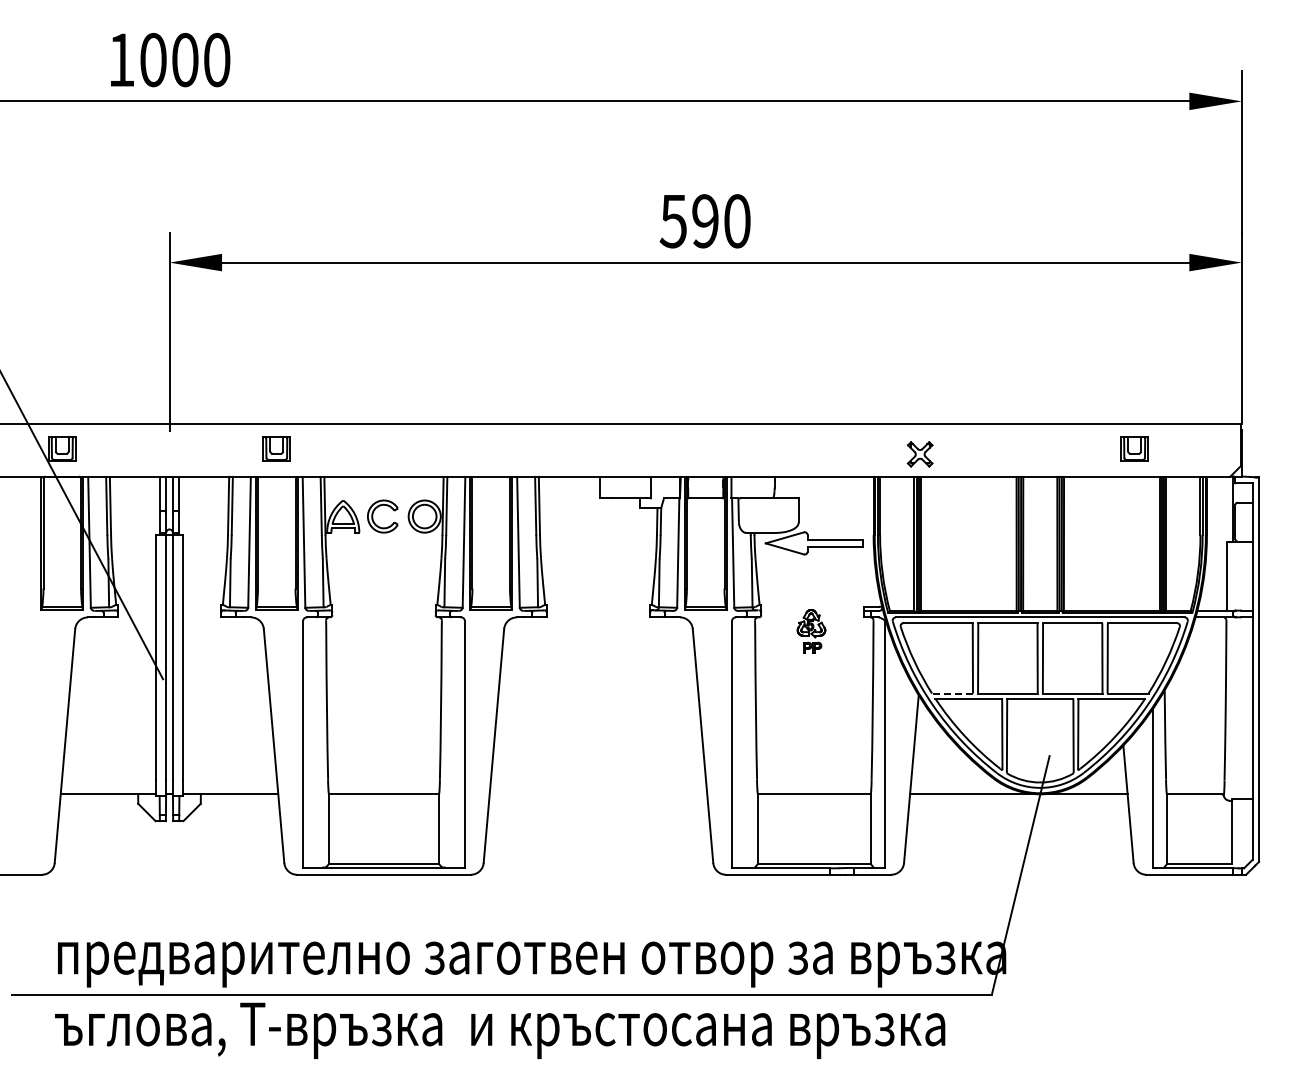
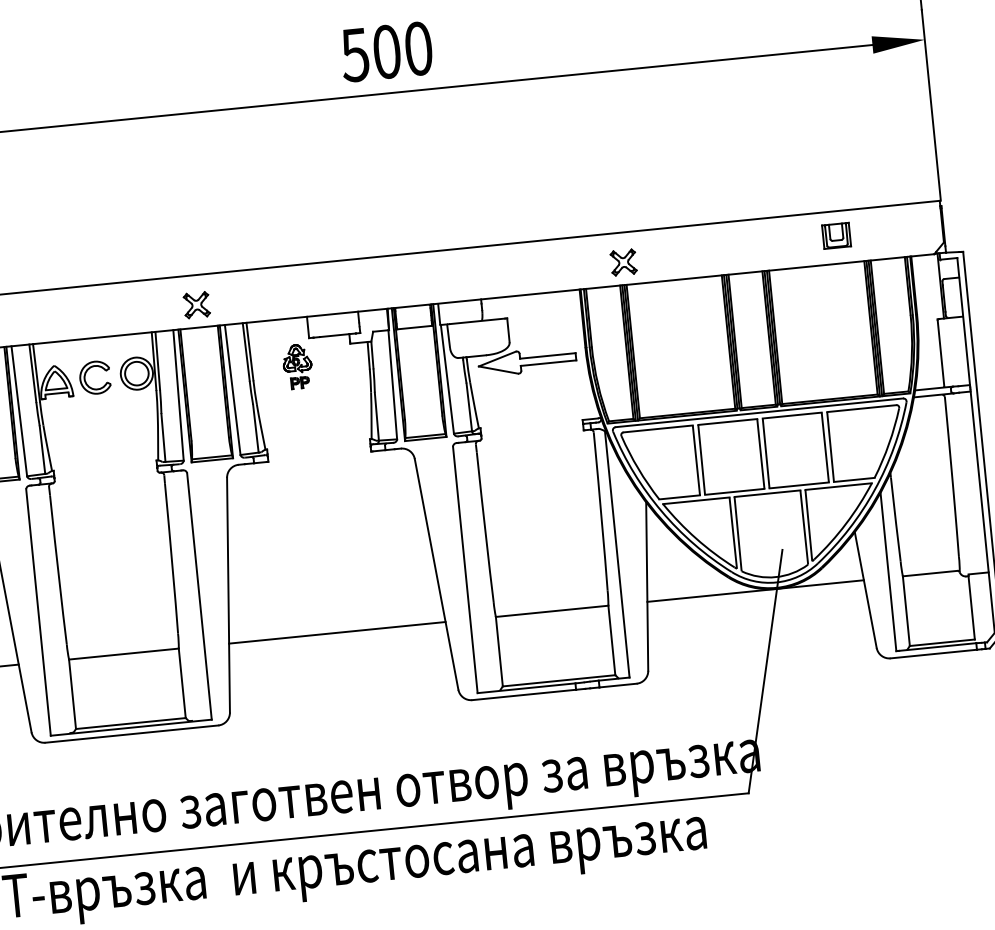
text: (705, 221) -> (386, 52), 590 -> 500
part: (491, 454) -> (197, 305), added
part: (811, 631) -> (297, 366), moved
line: (952, 693) -> (679, 497), dashed -> solid
line: (598, 794) -> (337, 632), added

